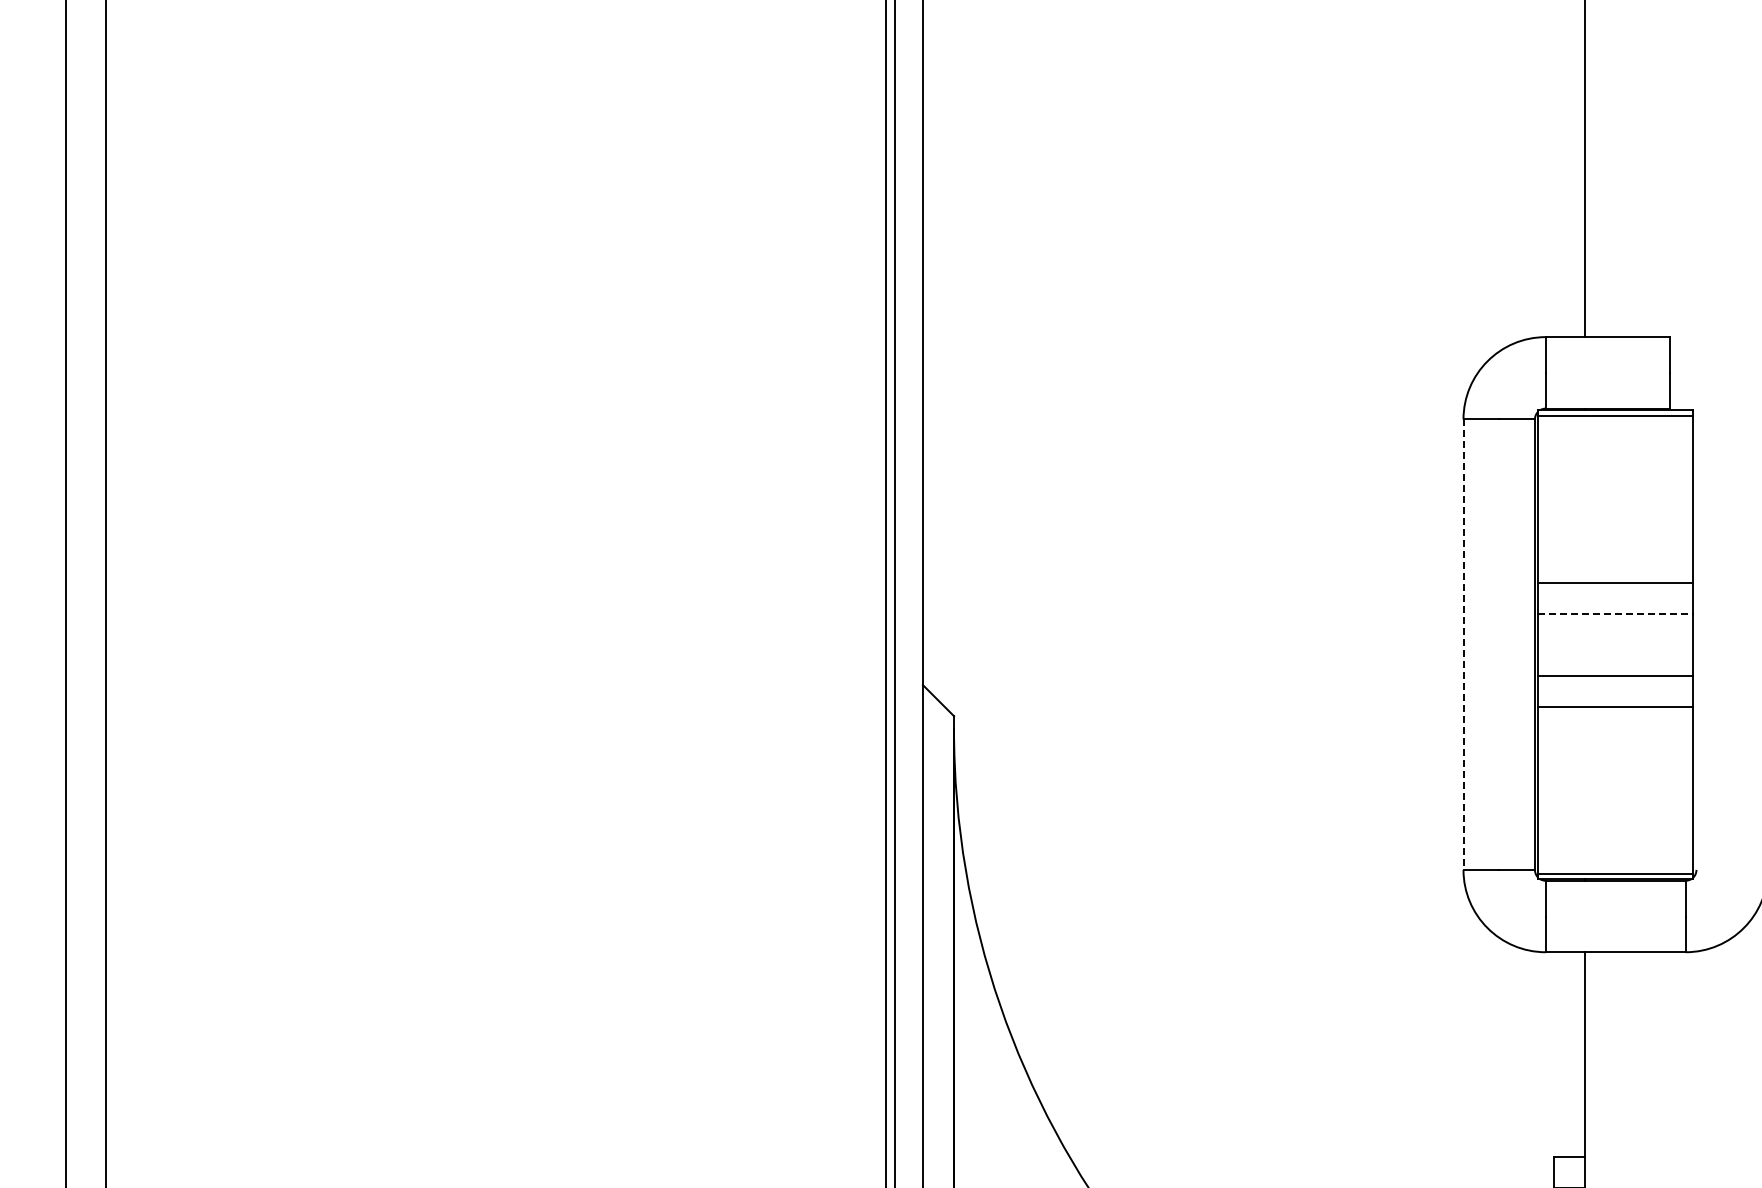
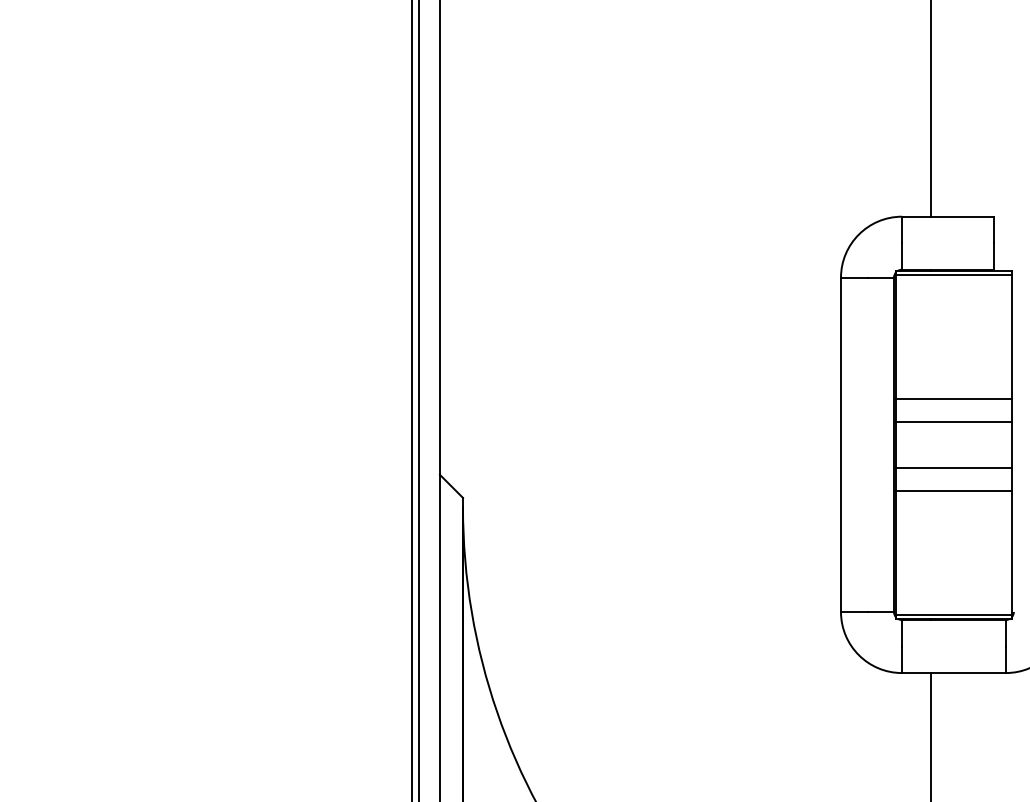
line: (1615, 613) -> (953, 421), dashed -> solid
line: (1463, 645) -> (840, 445), dashed -> solid

